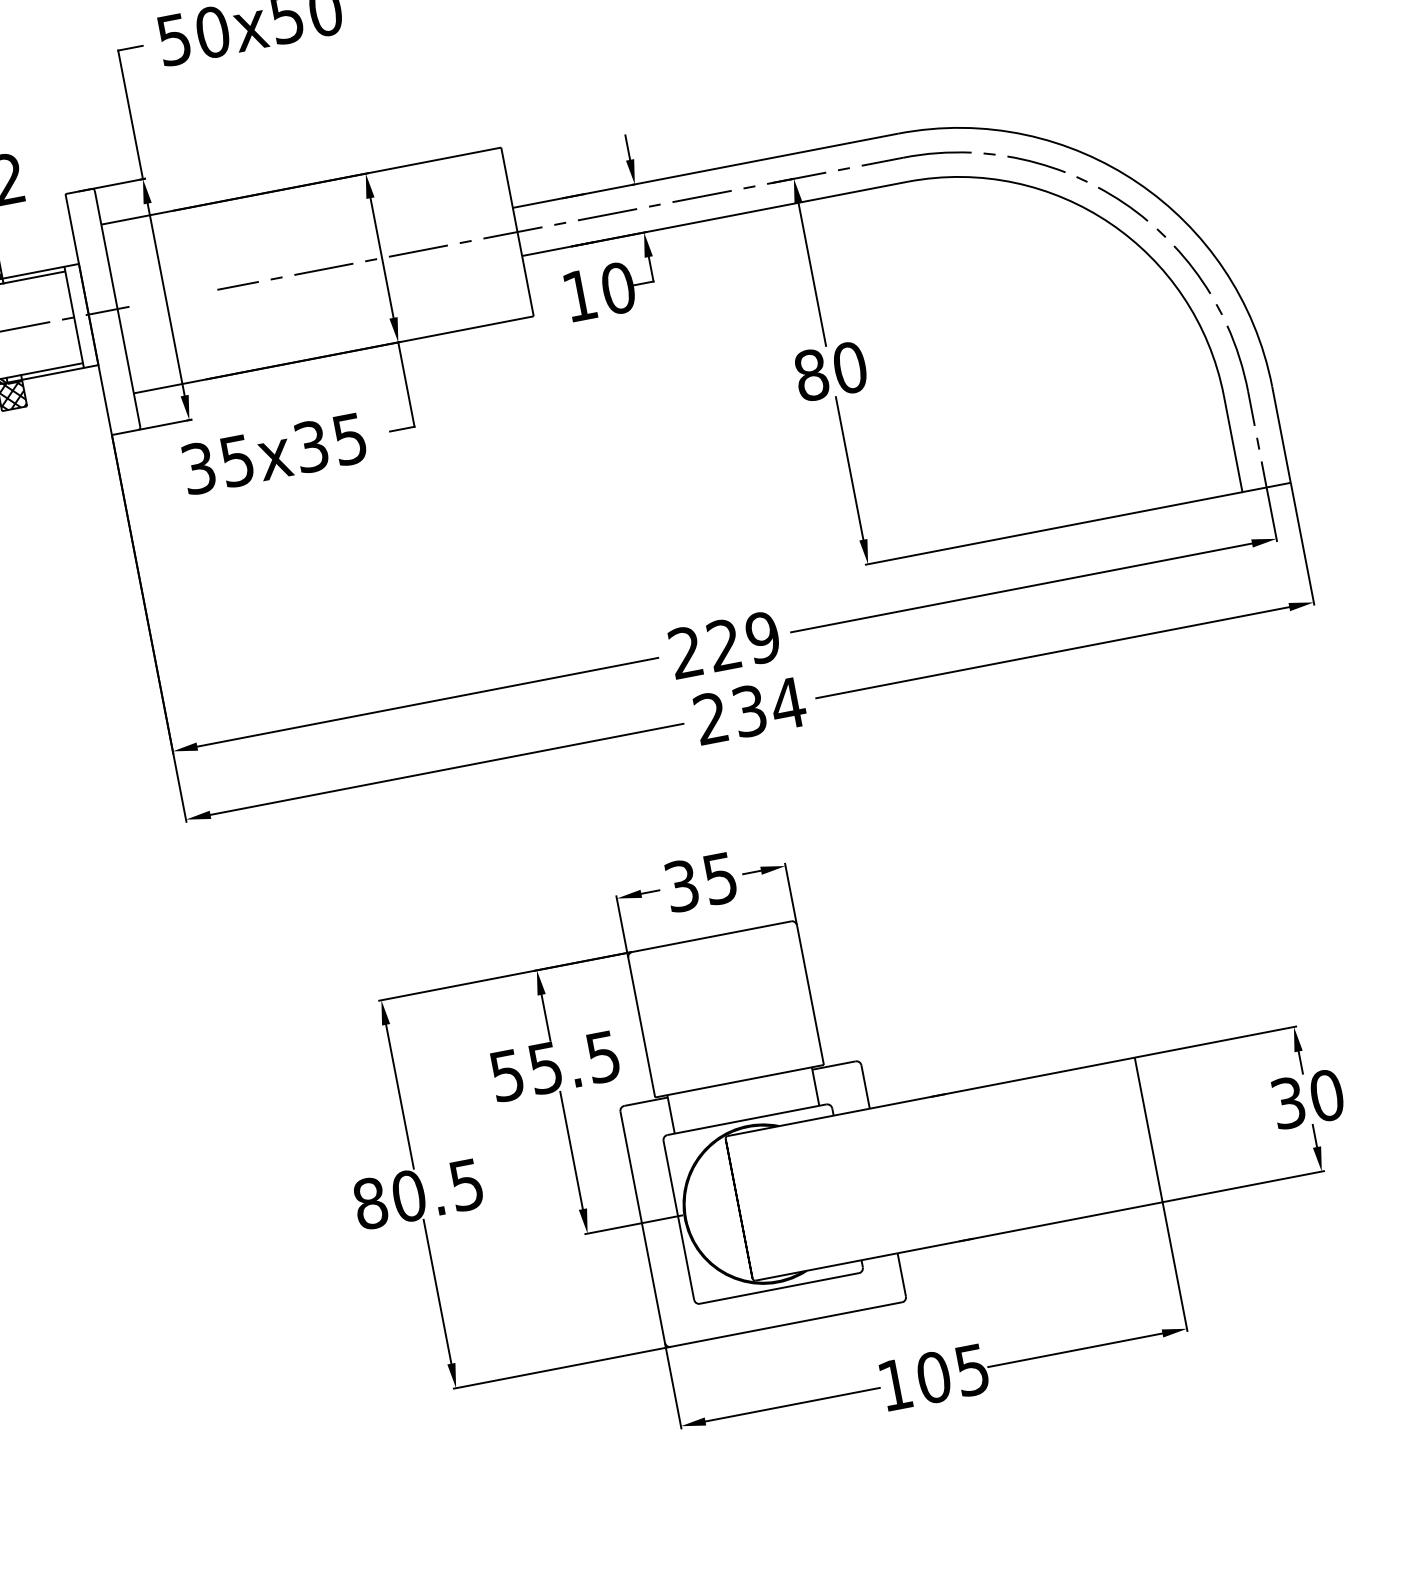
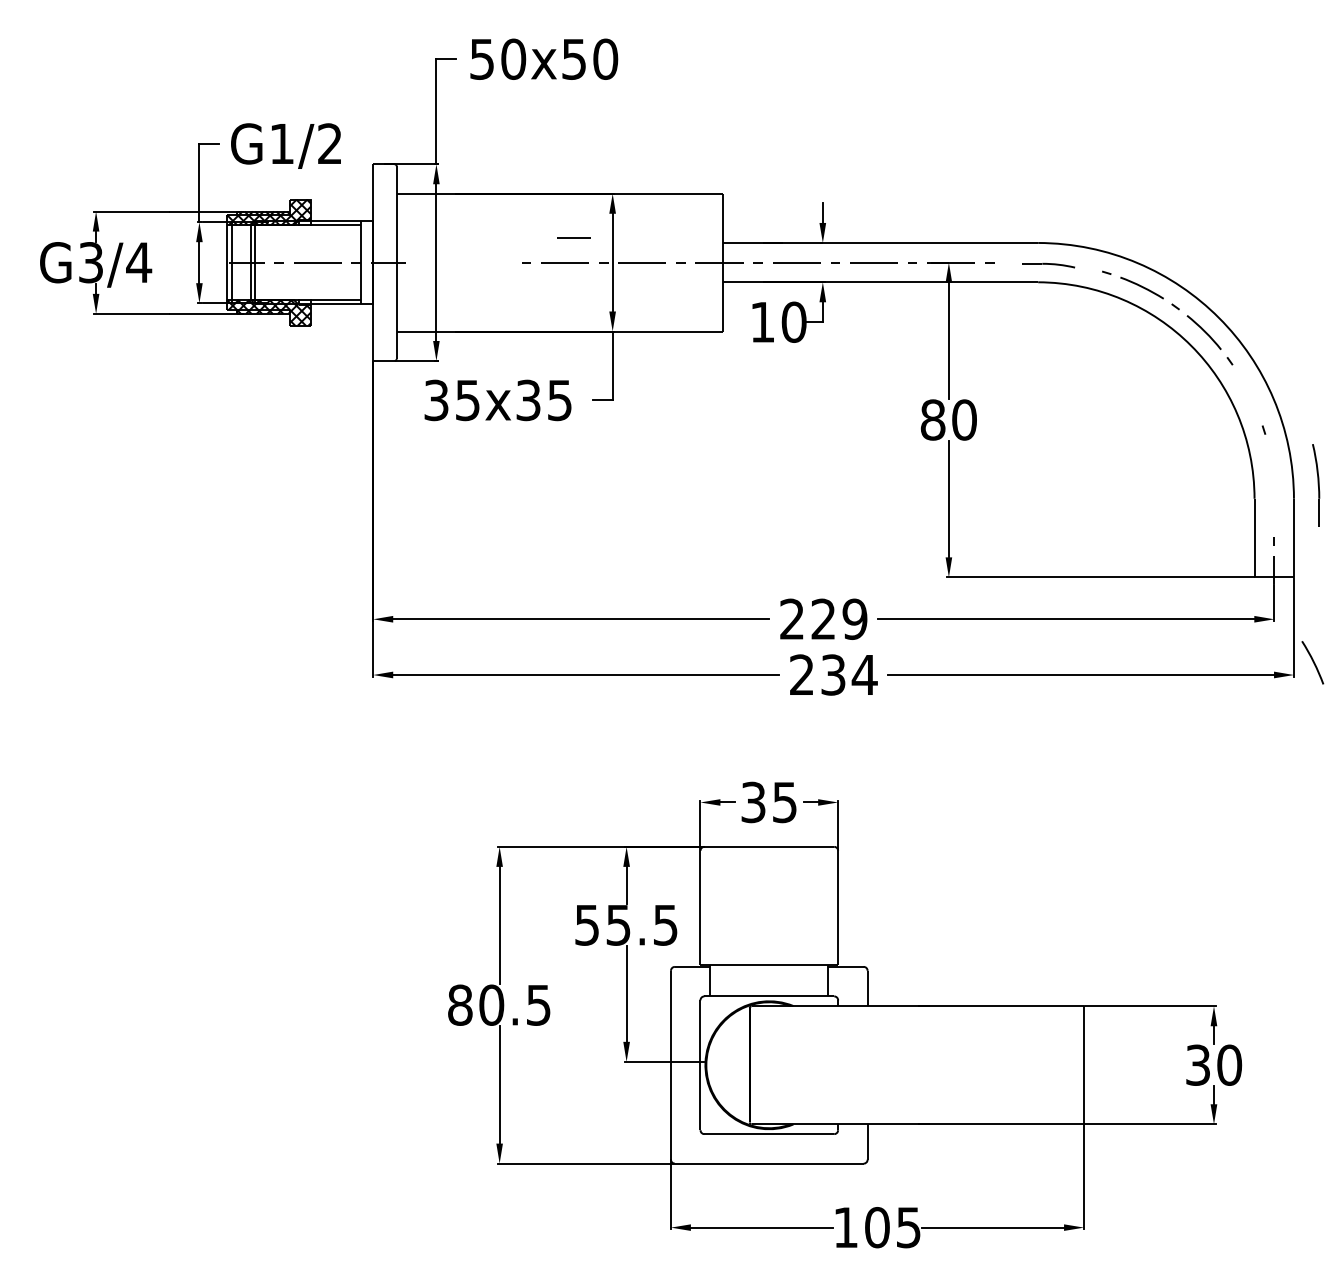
part: (916, 158) -> (1048, 265), size x0.6
line: (1191, 269) -> (1312, 662), moved
line: (237, 285) -> (573, 237), moved
part: (1241, 375) -> (1316, 485), moved

